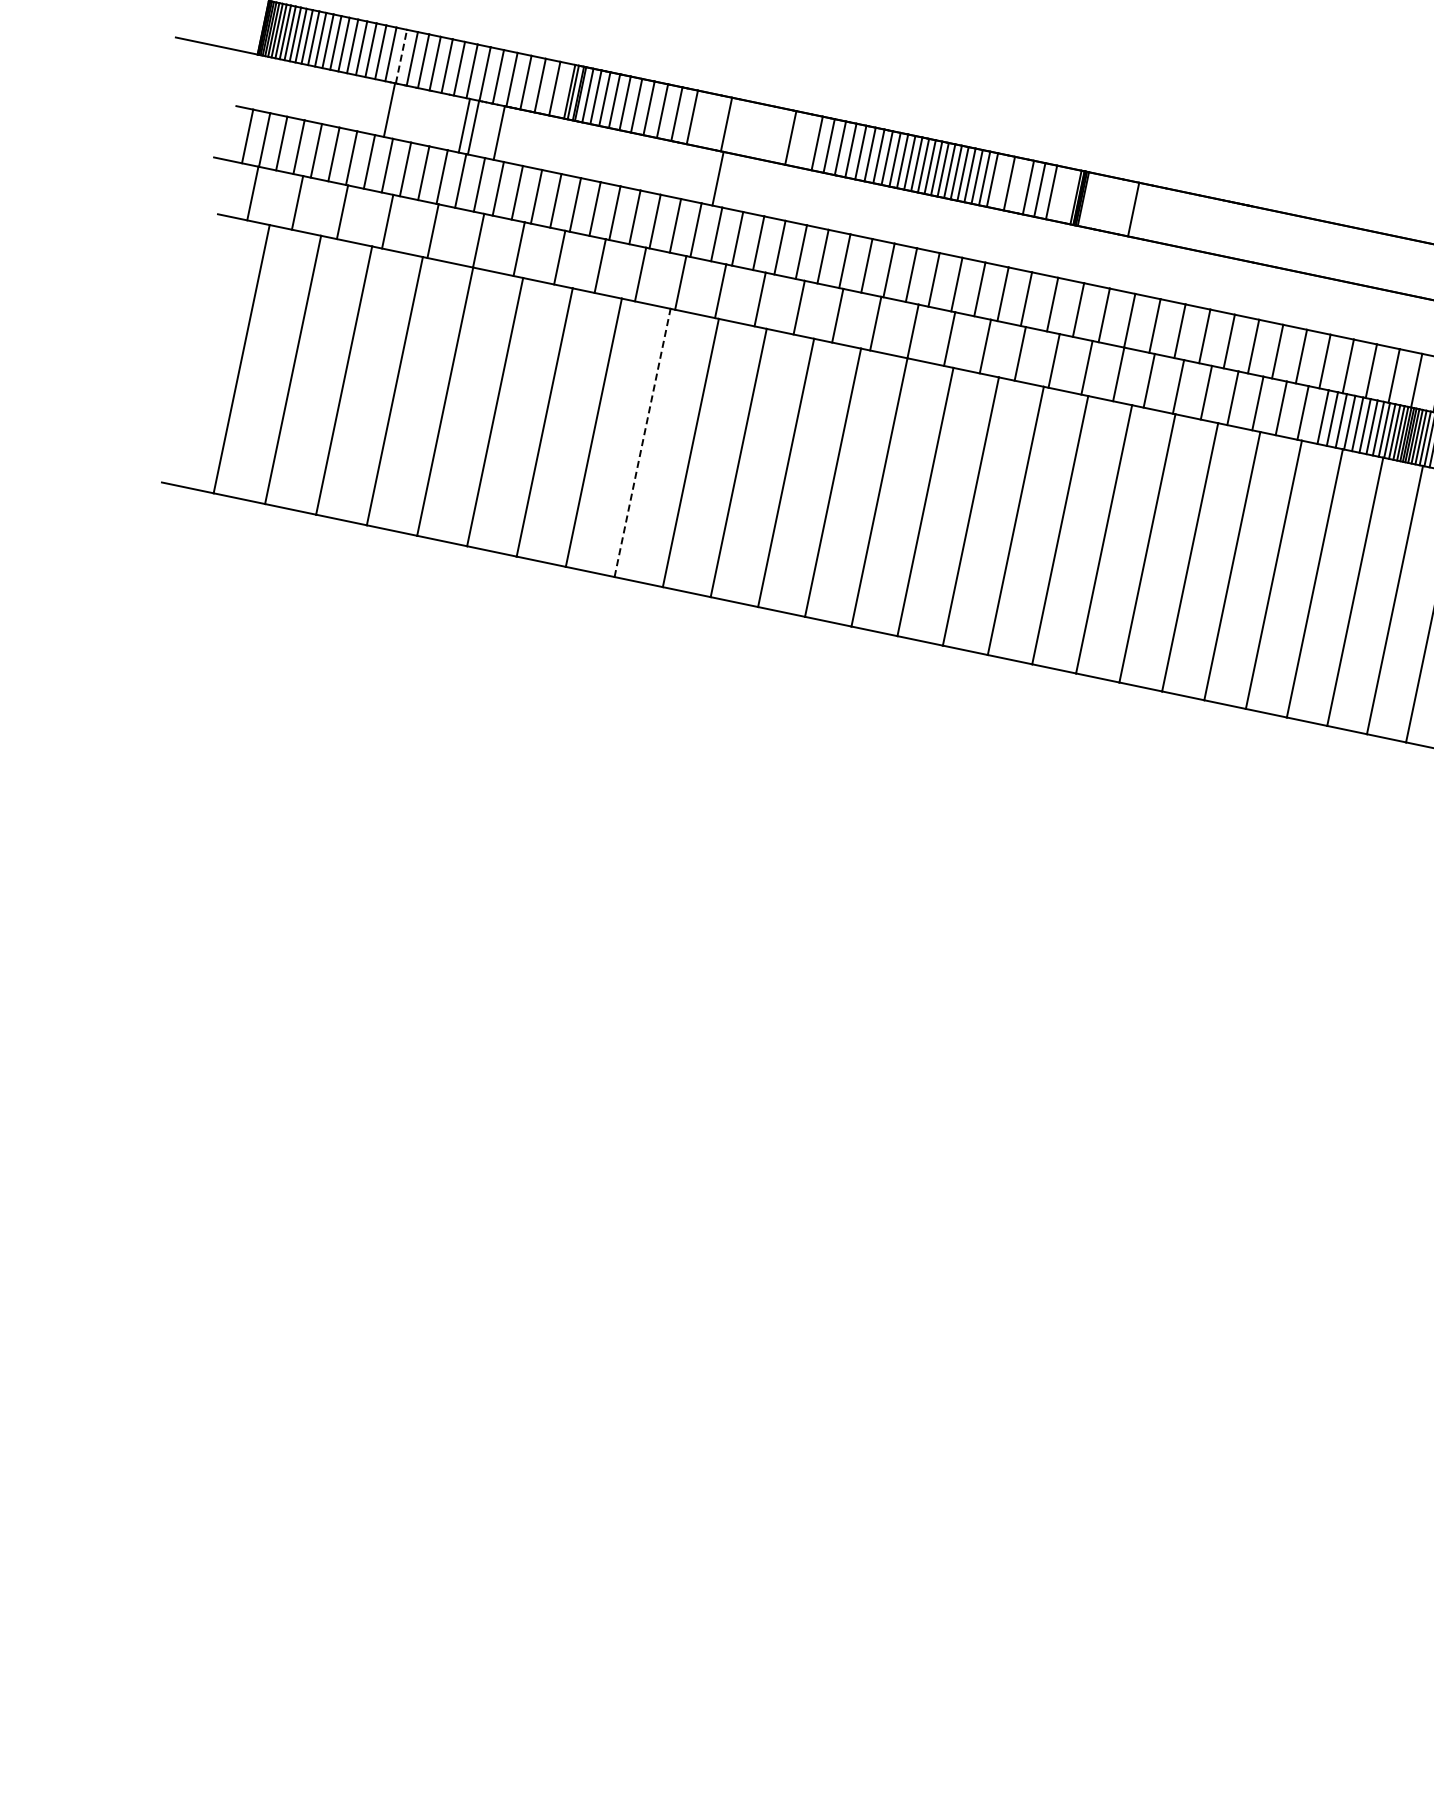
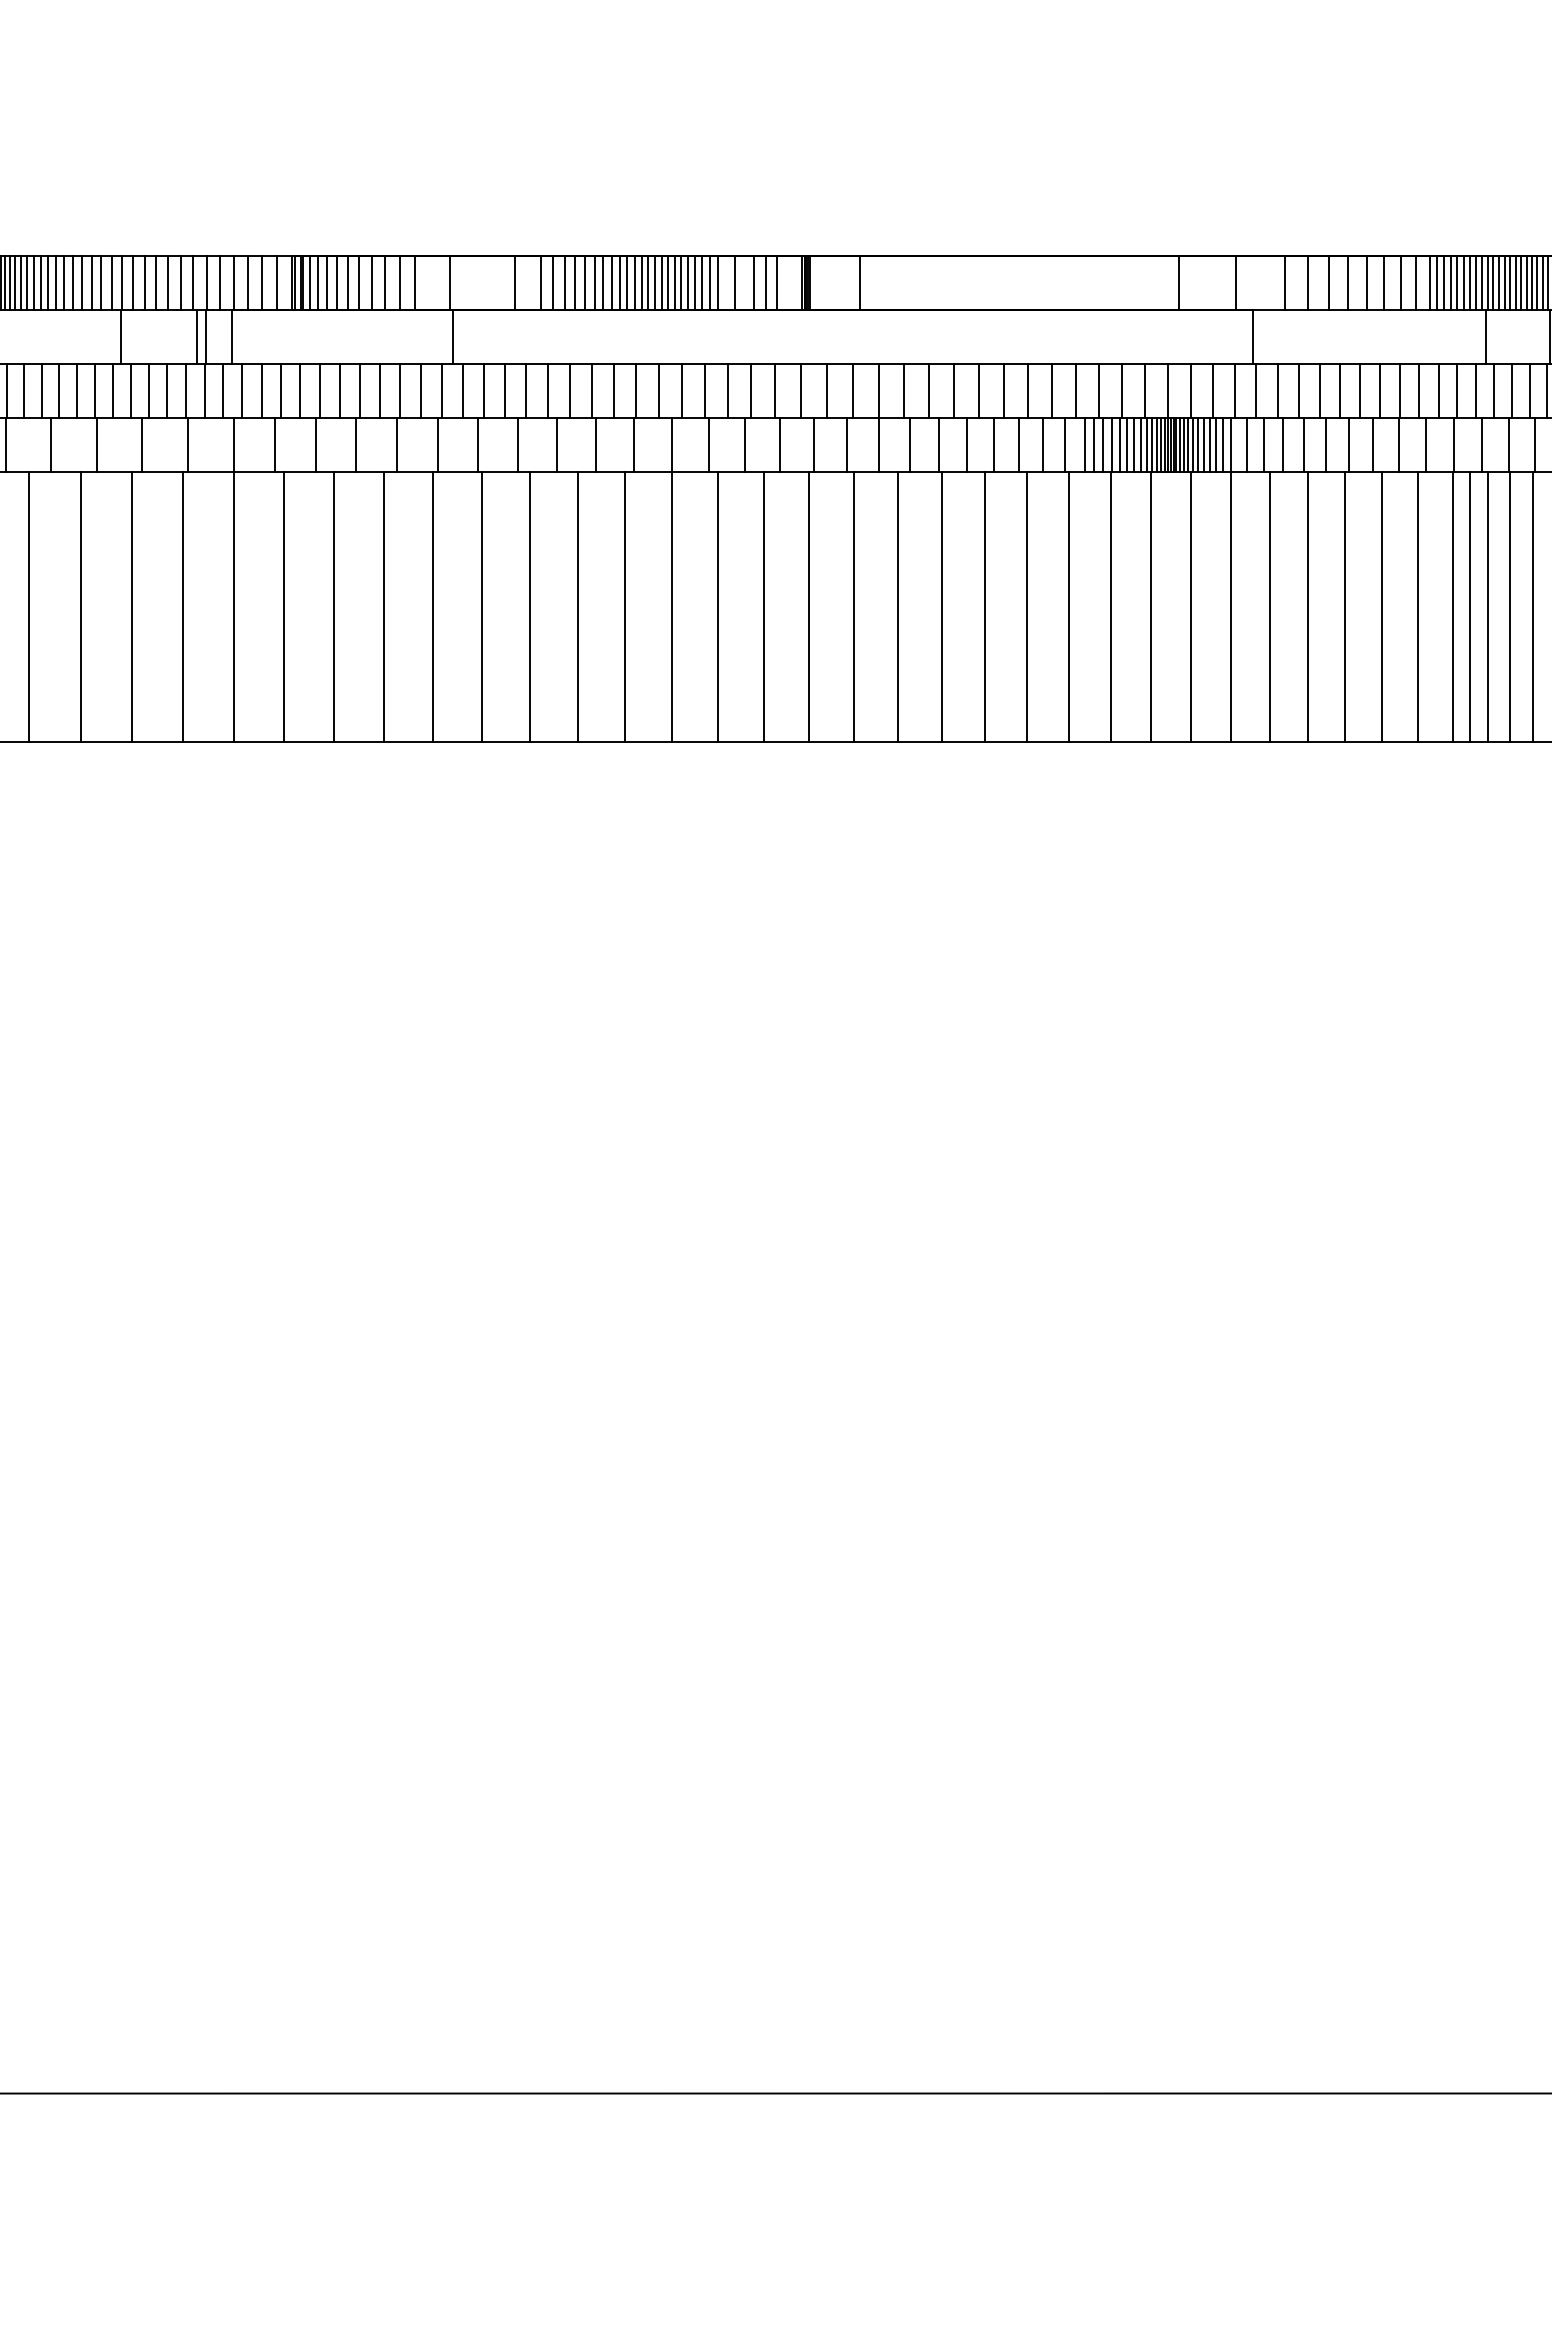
line: (401, 56) -> (122, 282), dashed -> solid
line: (643, 442) -> (433, 606), dashed -> solid

